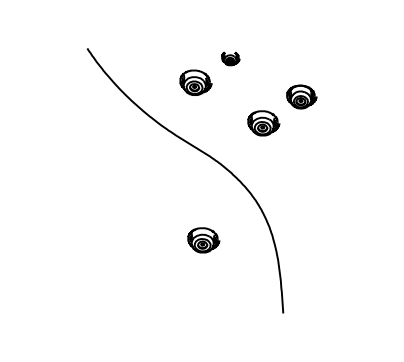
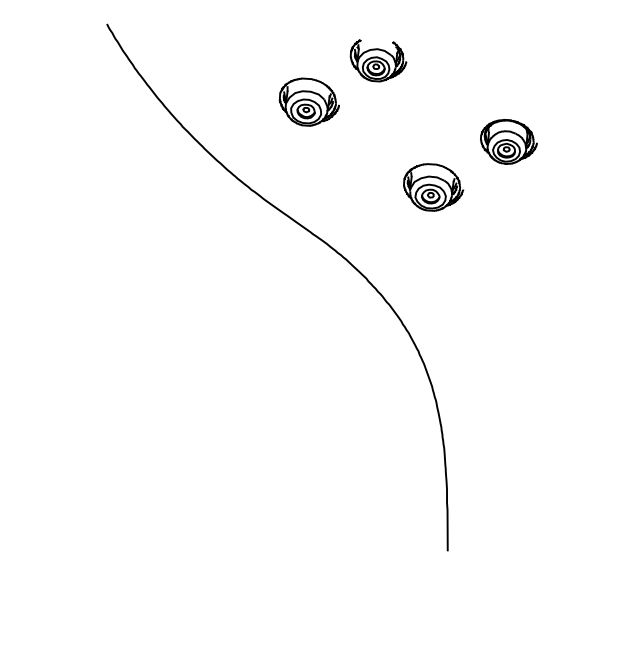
part: (230, 58) -> (377, 60), size x1.67
part: (203, 240) -> (304, 403), removed

